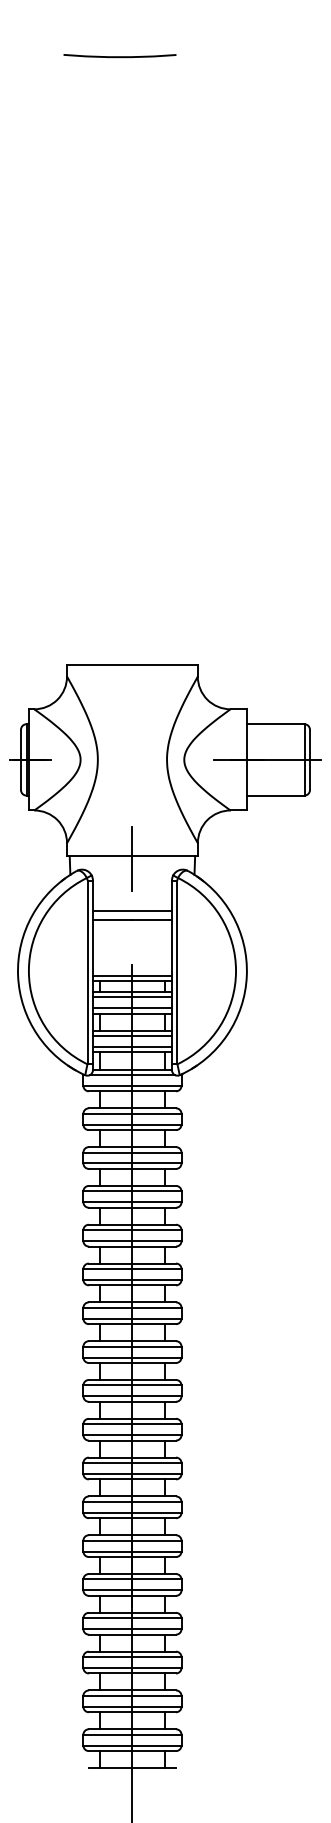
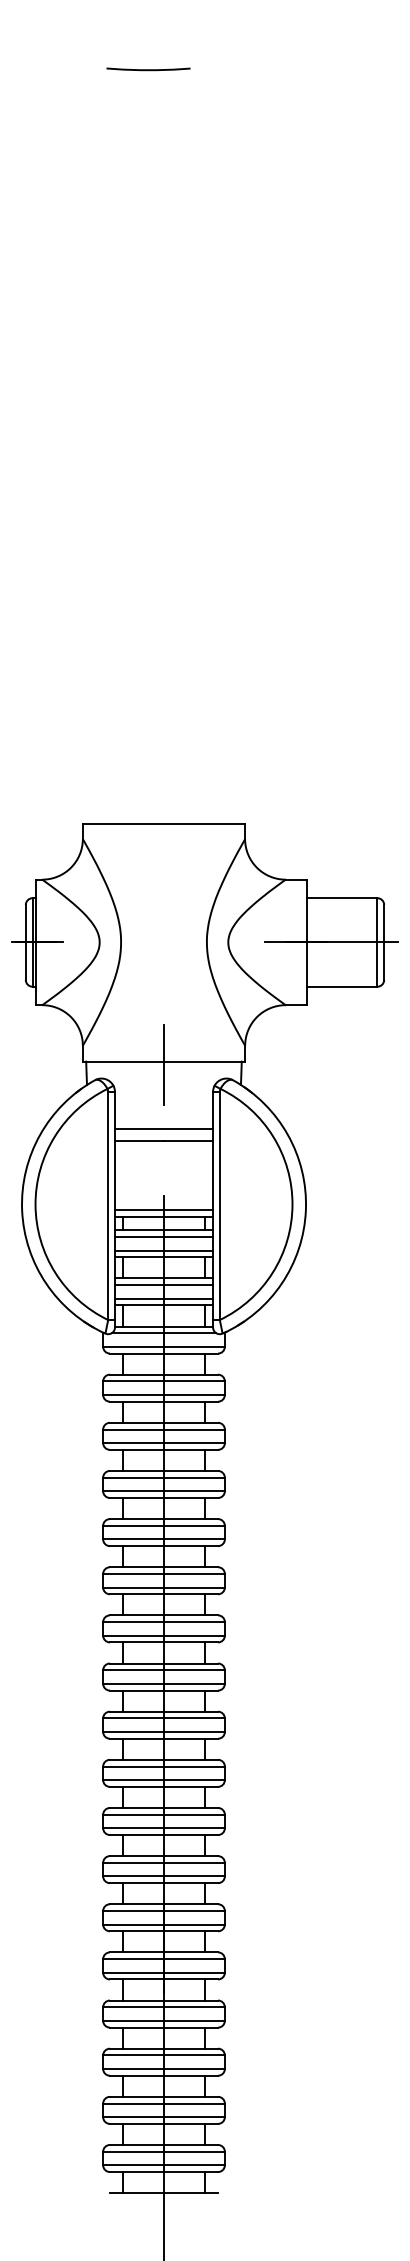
part: (119, 56) -> (148, 69), size x0.6

